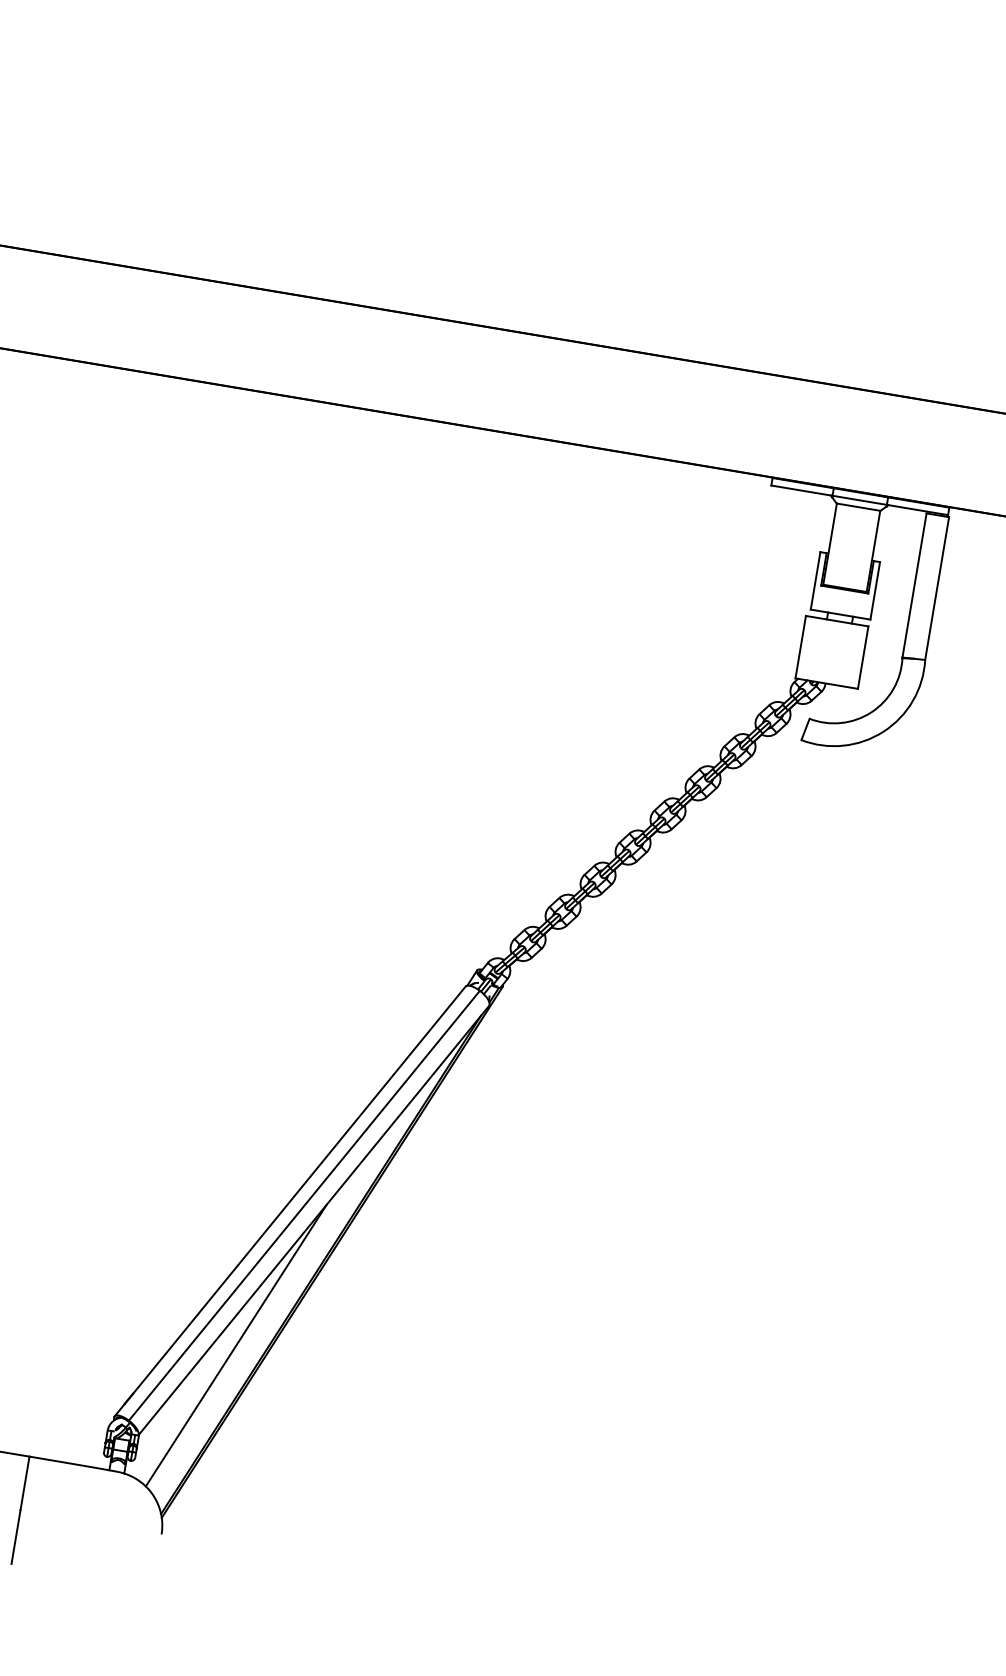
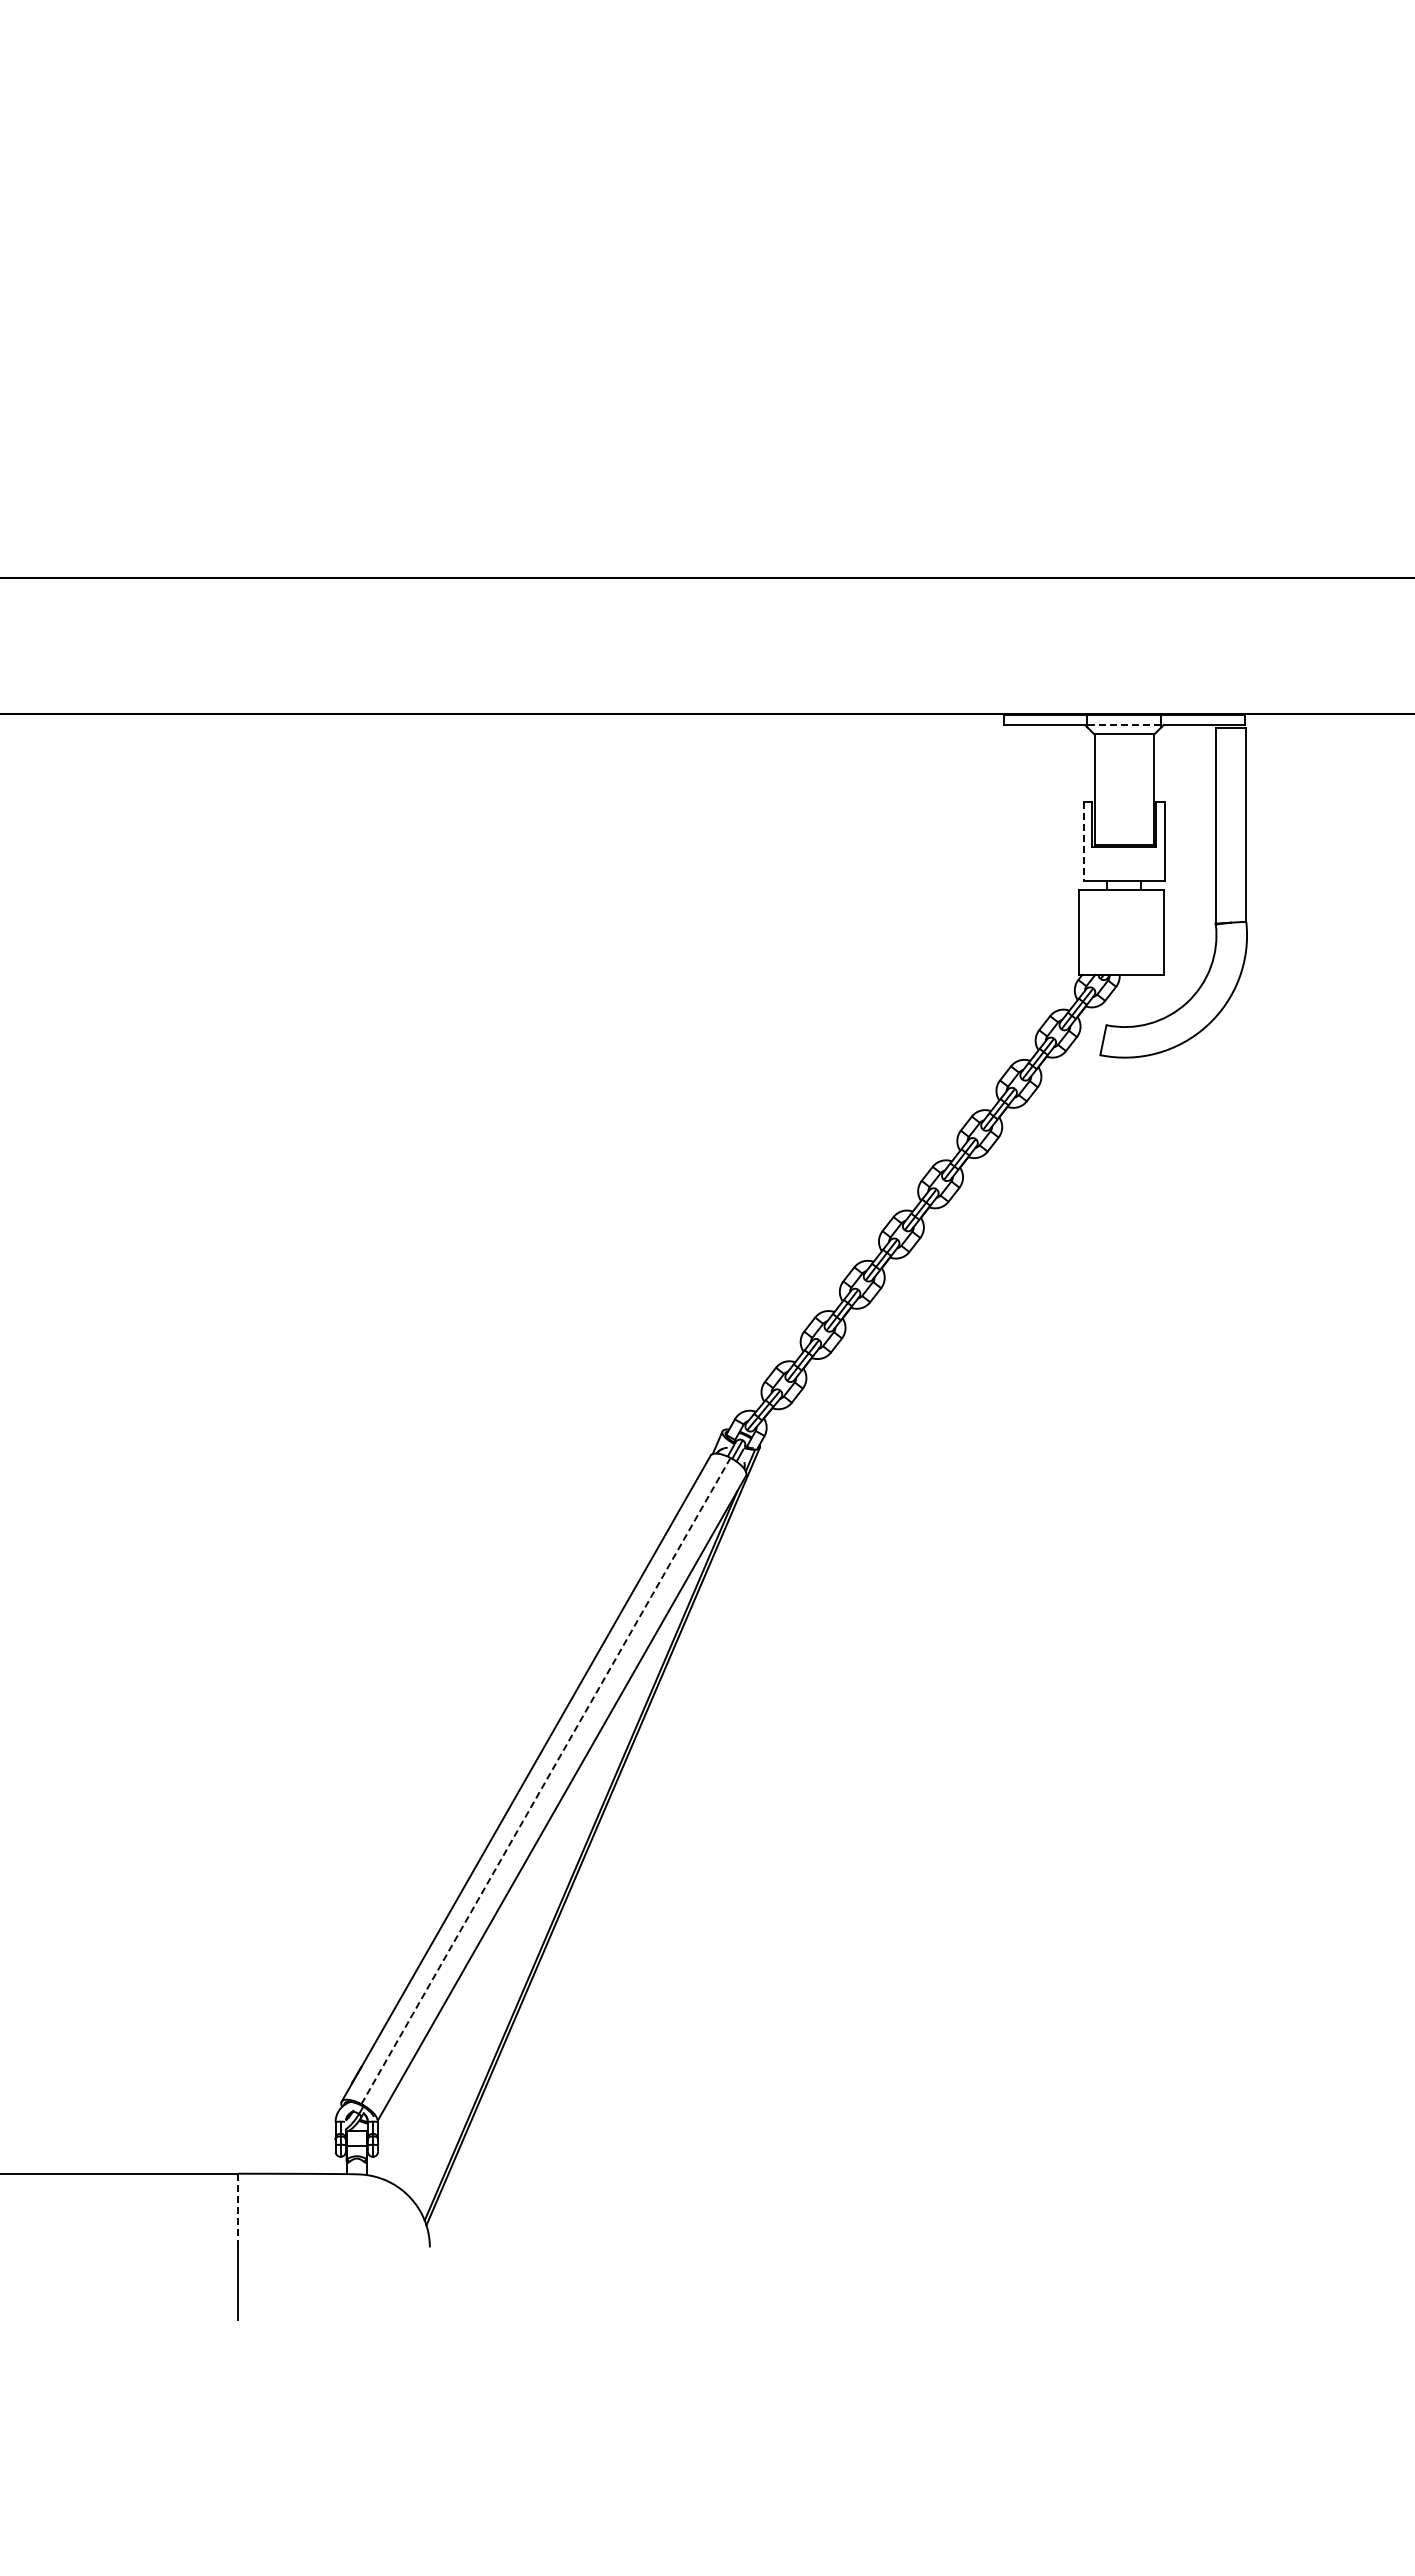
line: (859, 500) -> (1124, 725), solid -> dashed
line: (815, 580) -> (1083, 841), solid -> dashed
line: (303, 1206) -> (545, 1781), solid -> dashed
line: (235, 1345) -> (486, 1981), removed
line: (24, 1483) -> (237, 2210), solid -> dashed

